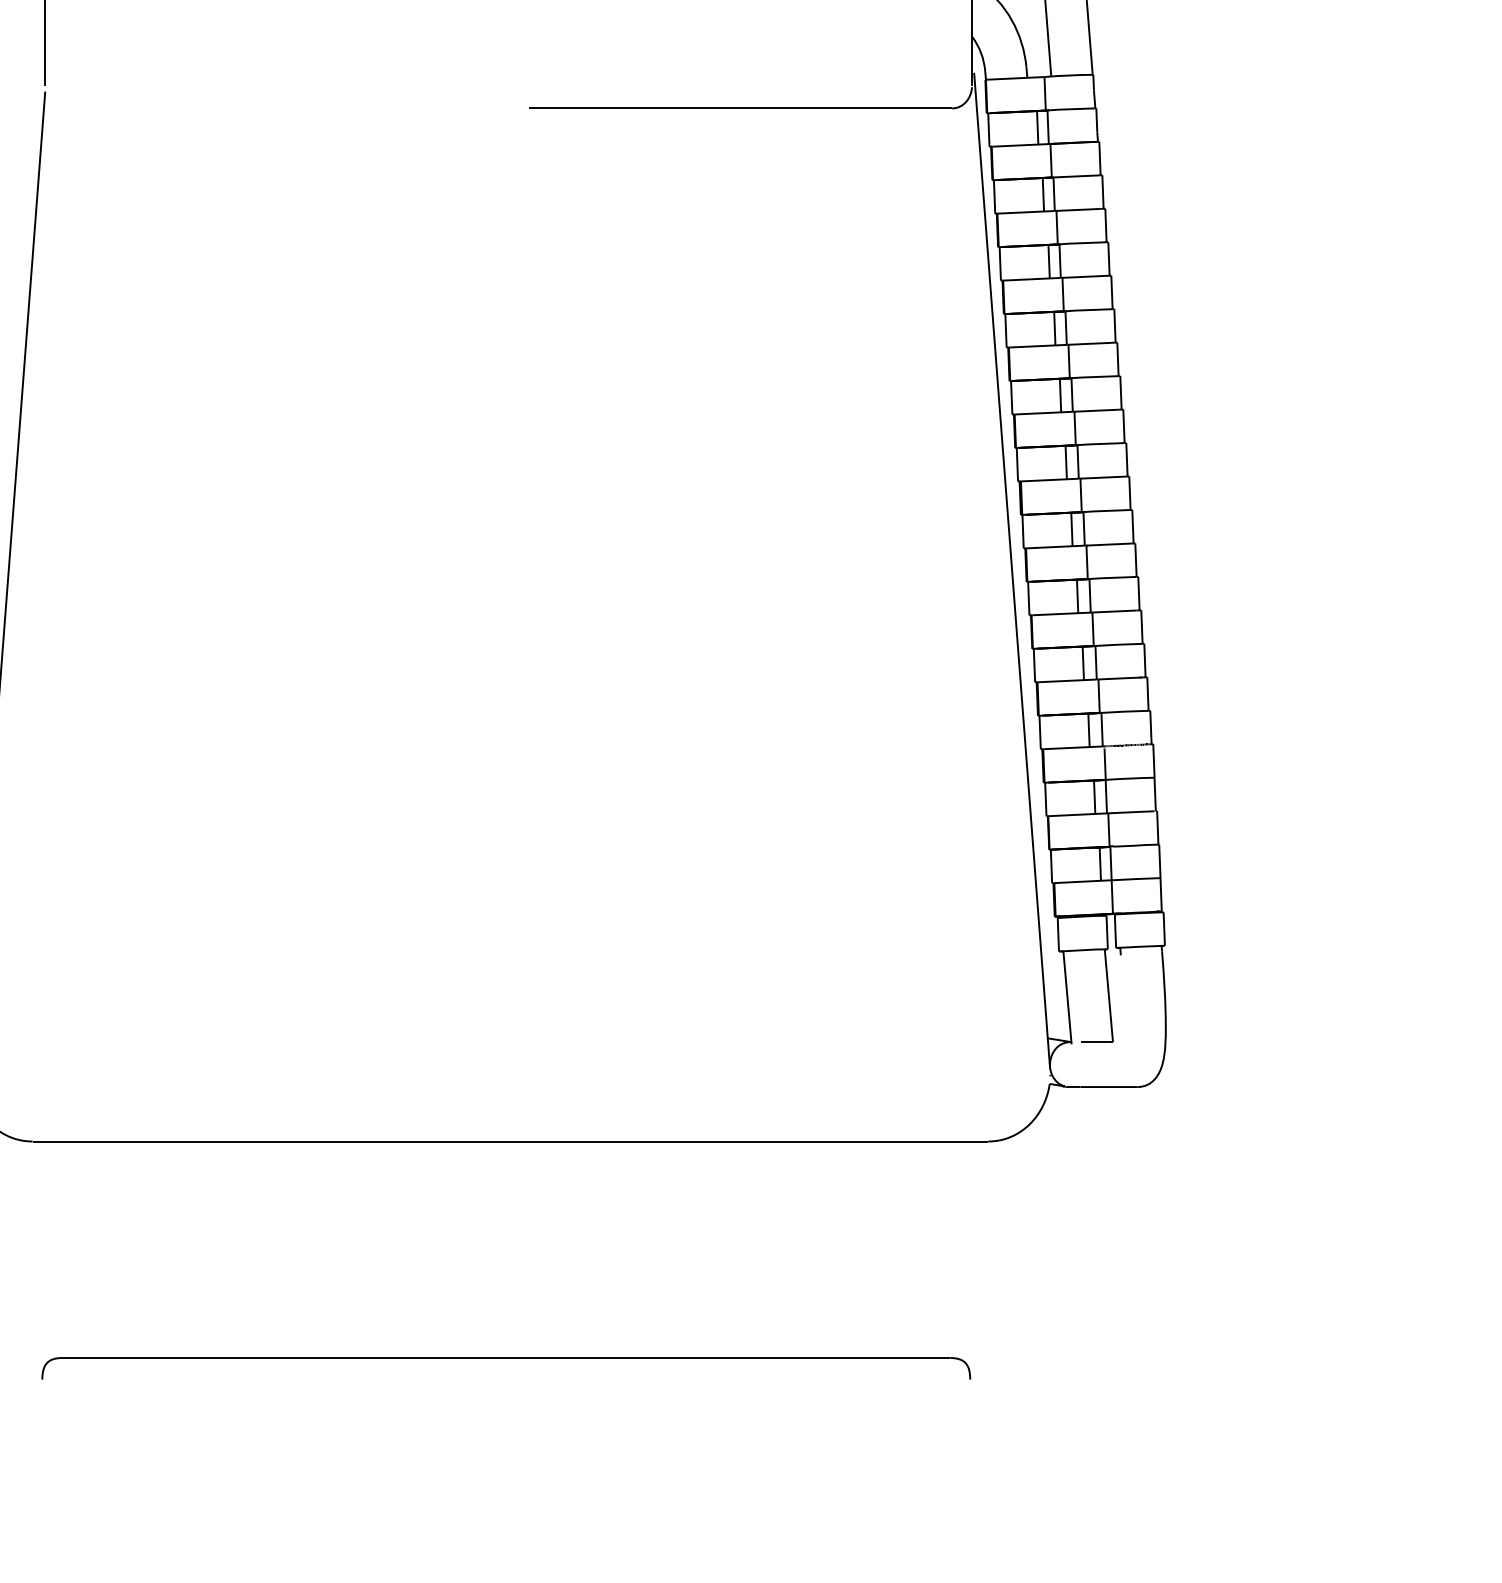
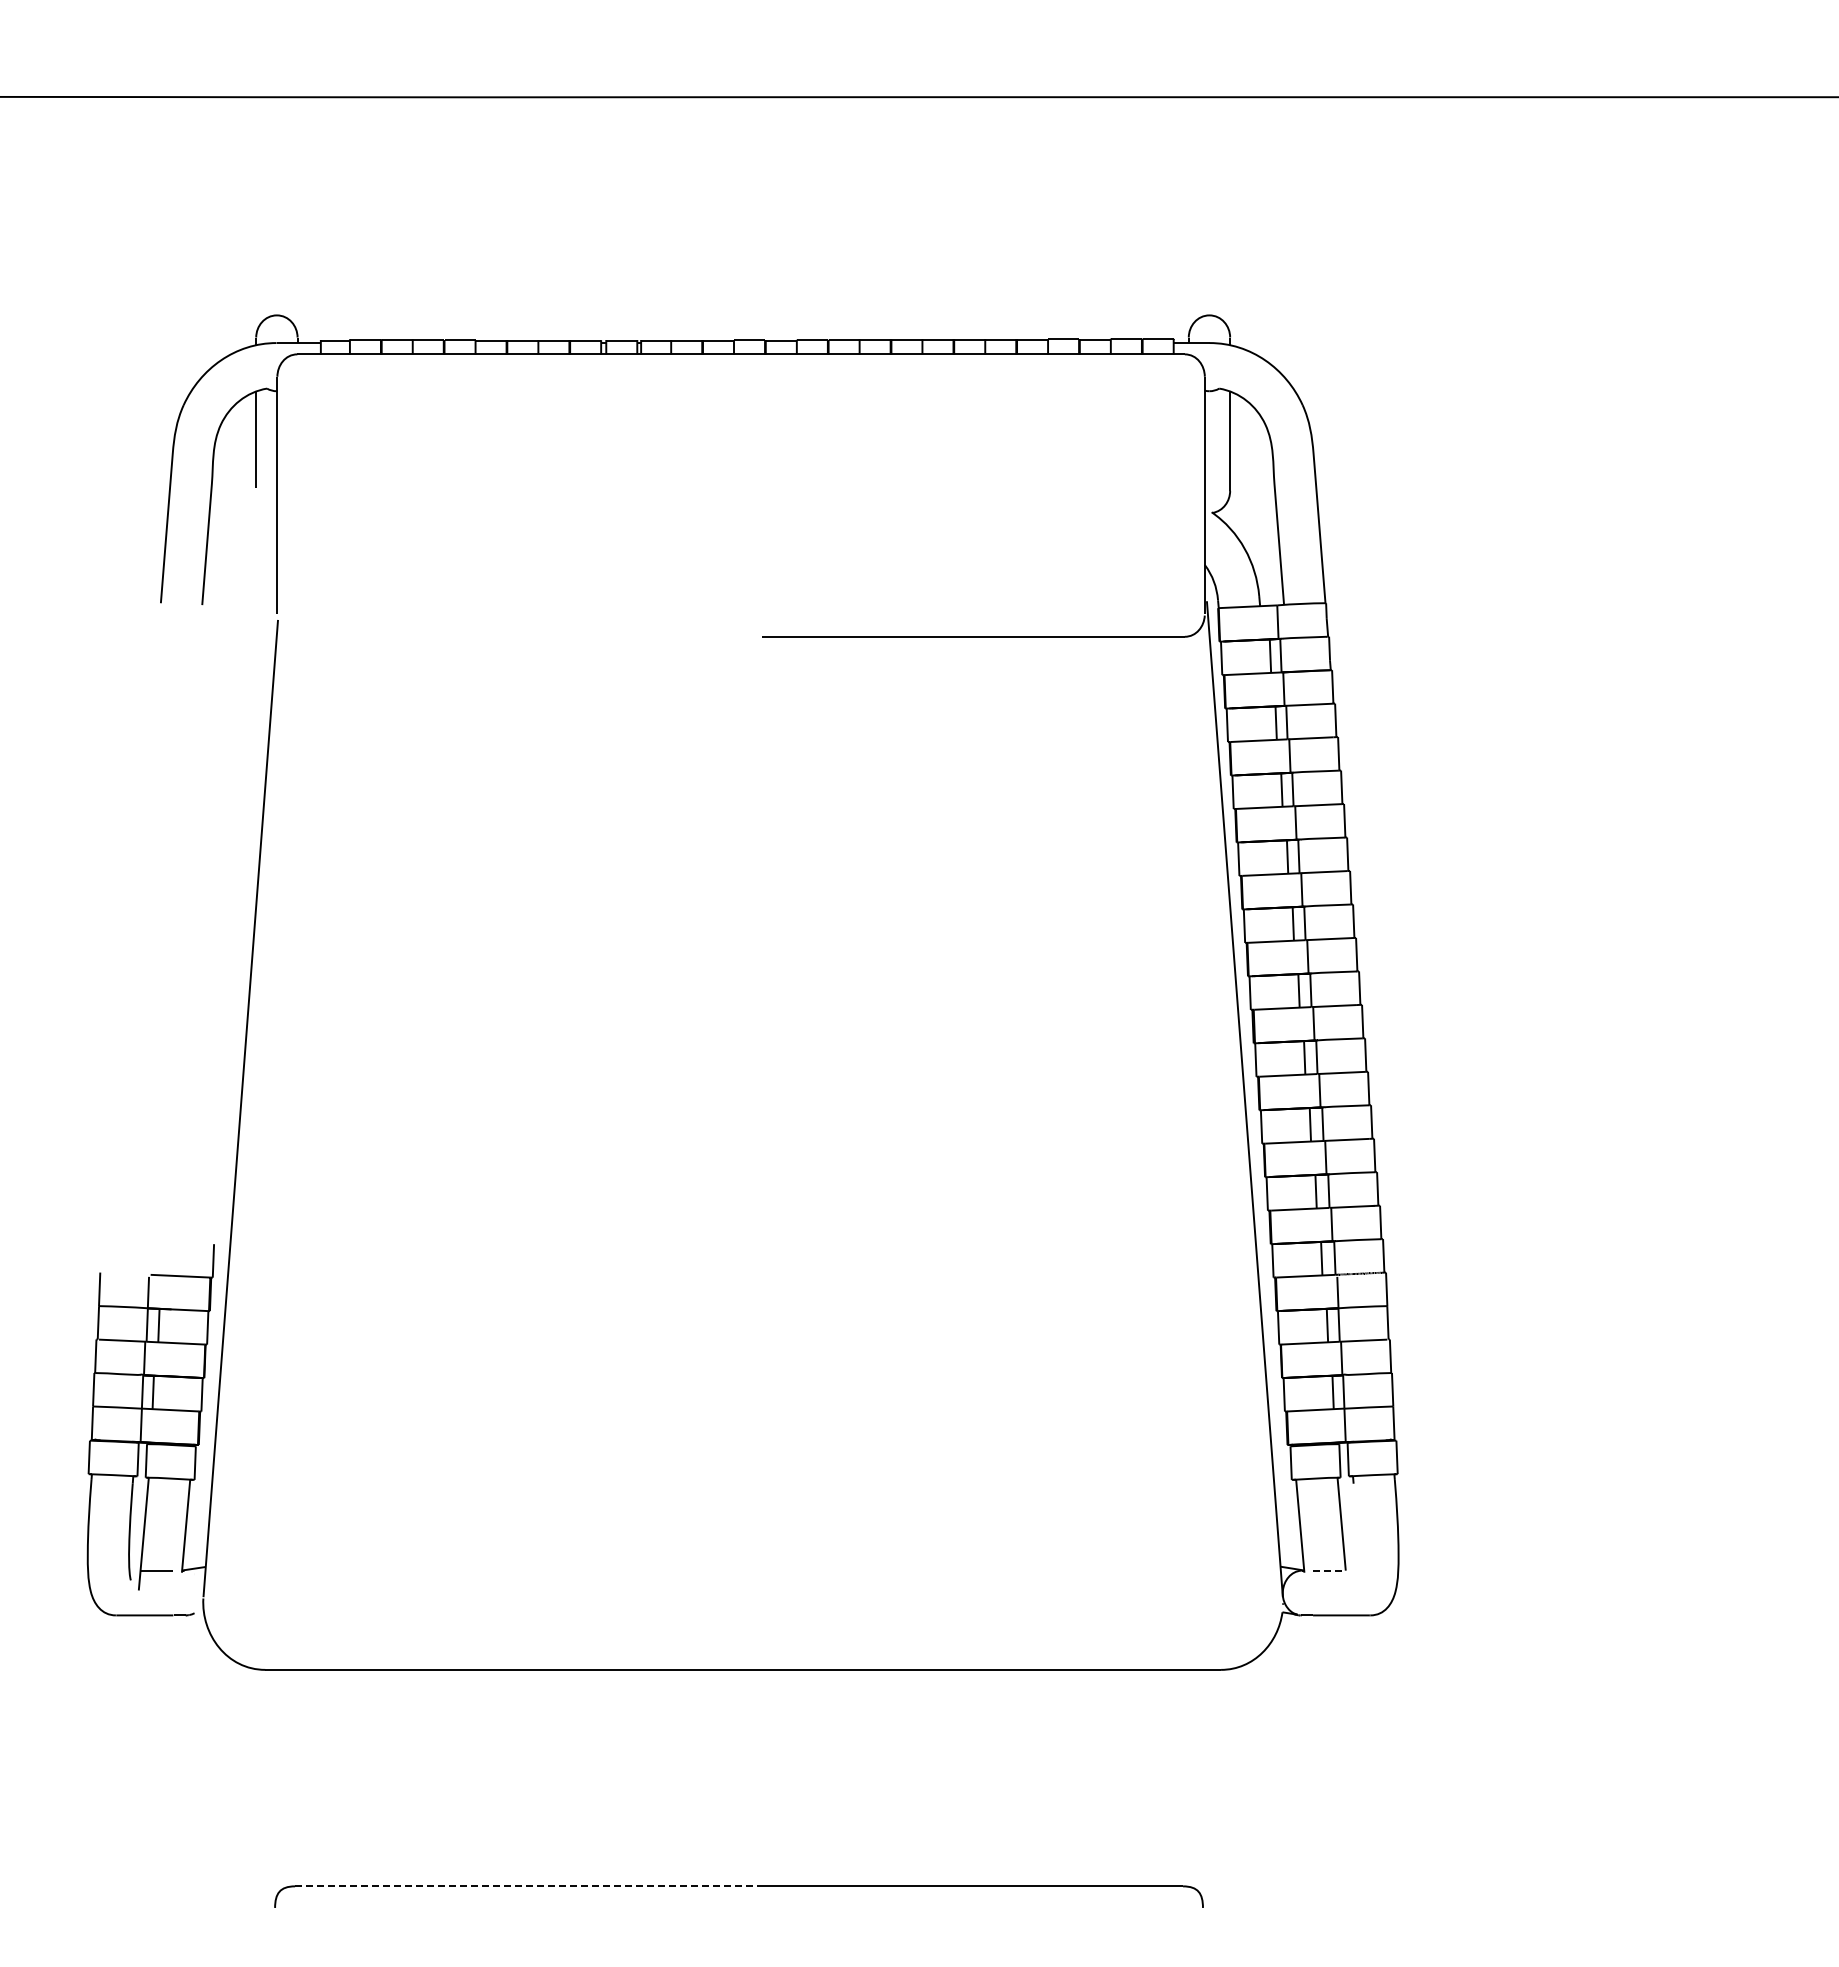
line: (1097, 1042) -> (1330, 1570), solid -> dashed
line: (294, 1358) -> (527, 1886), solid -> dashed

